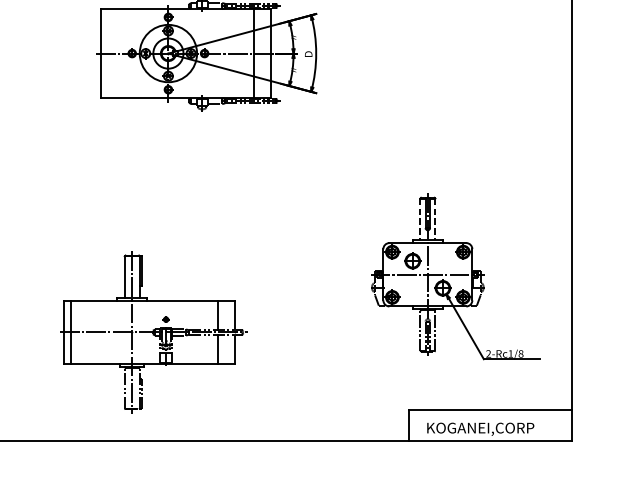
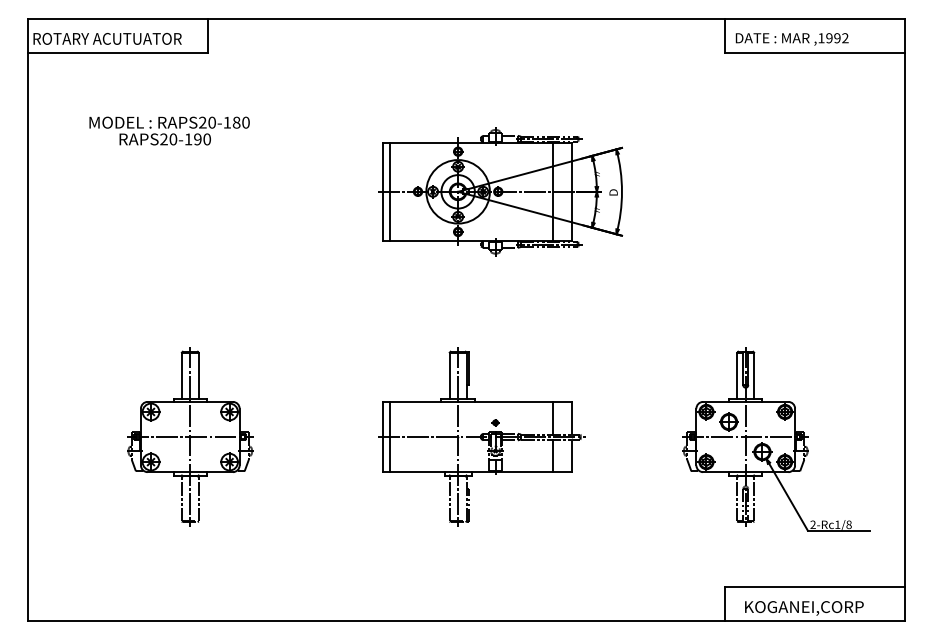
line: (106, 53) -> (389, 191), added
line: (420, 219) -> (737, 375), dashed -> solid
line: (435, 219) -> (754, 375), dashed -> solid
part: (153, 332) -> (481, 436), moved

